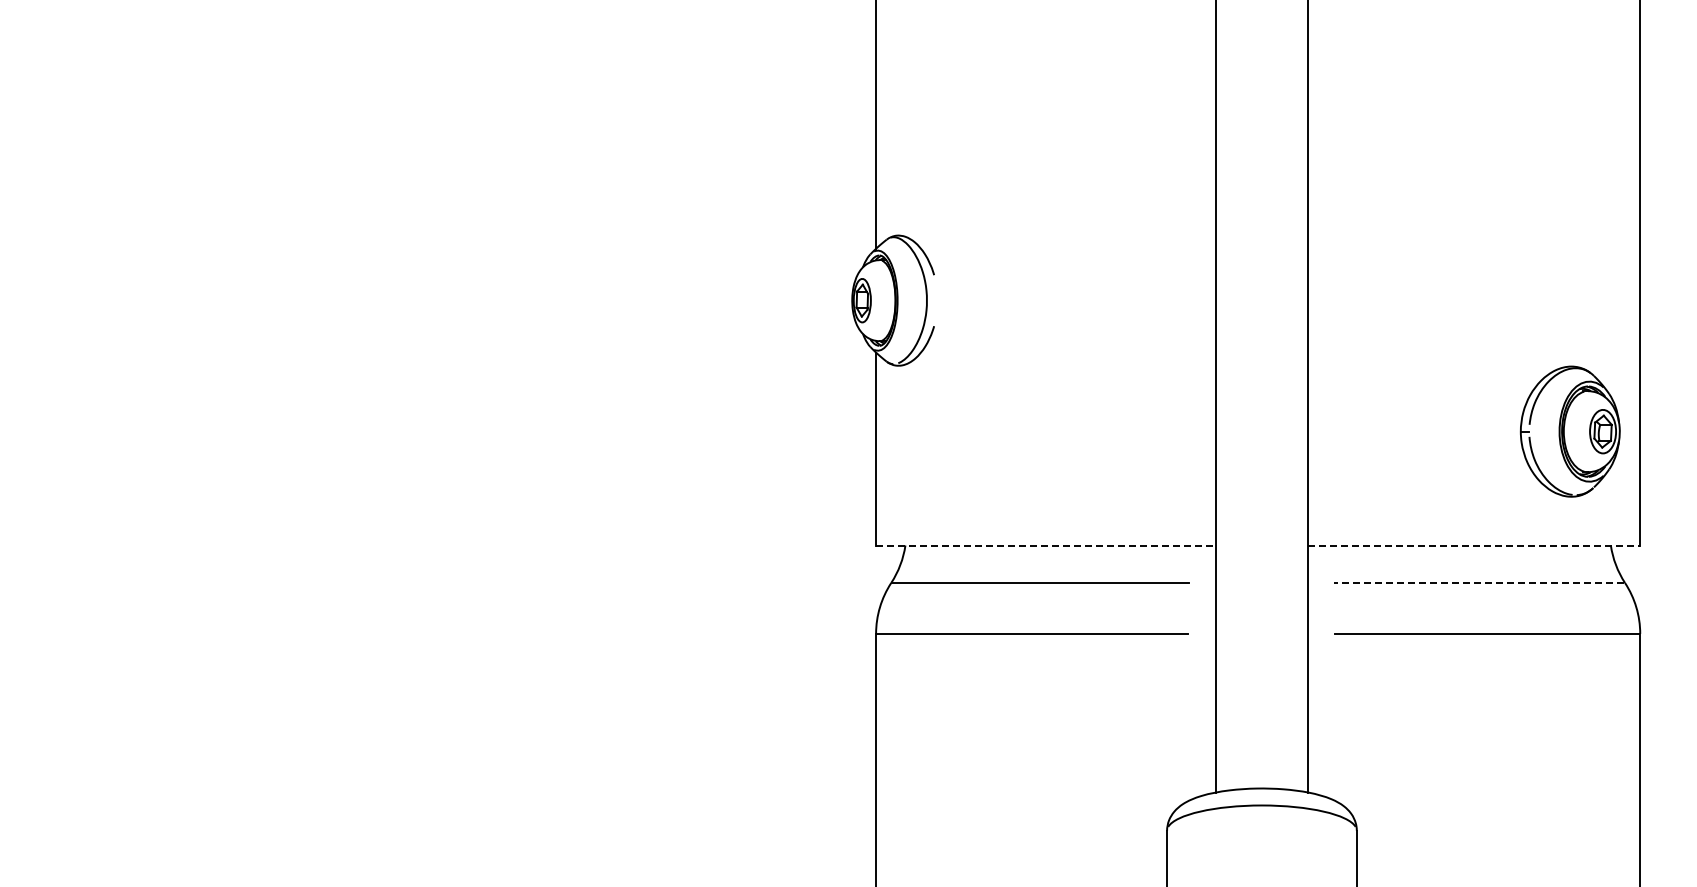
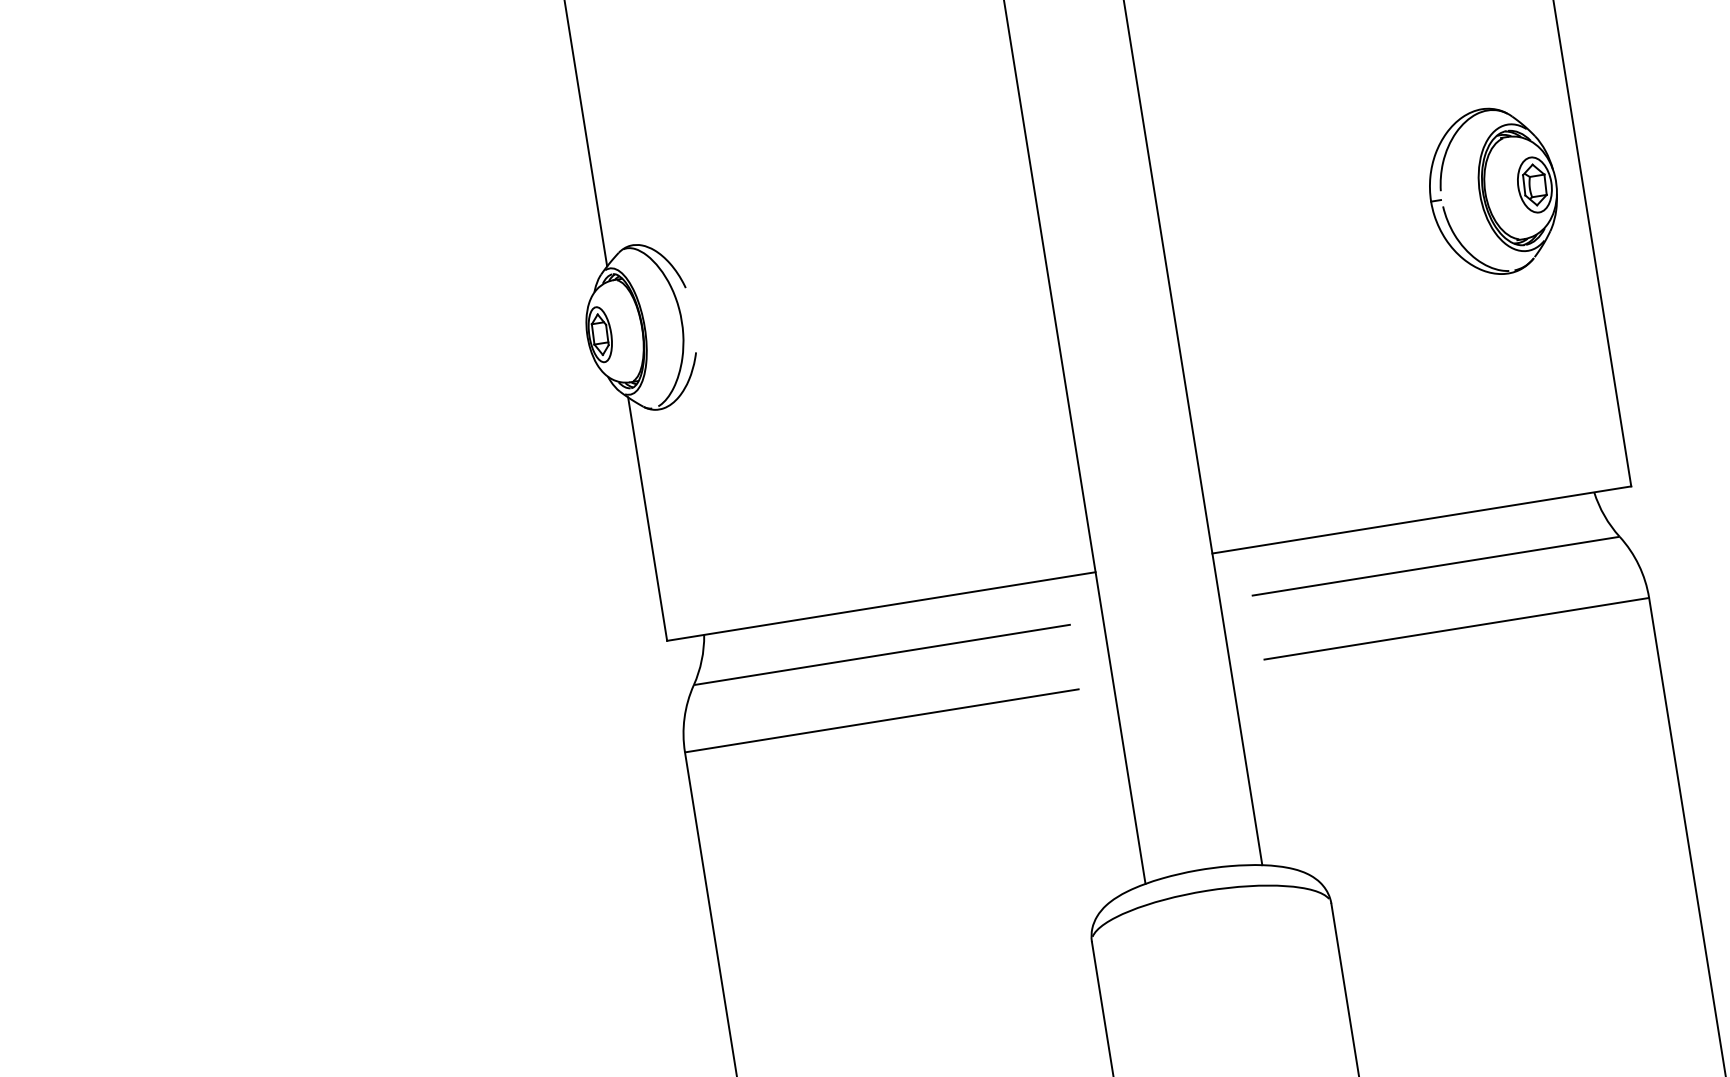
part: (1569, 431) -> (1492, 191), moved
line: (1045, 545) -> (880, 606), dashed -> solid
line: (1474, 545) -> (1422, 519), dashed -> solid
line: (1479, 583) -> (1436, 566), dashed -> solid

